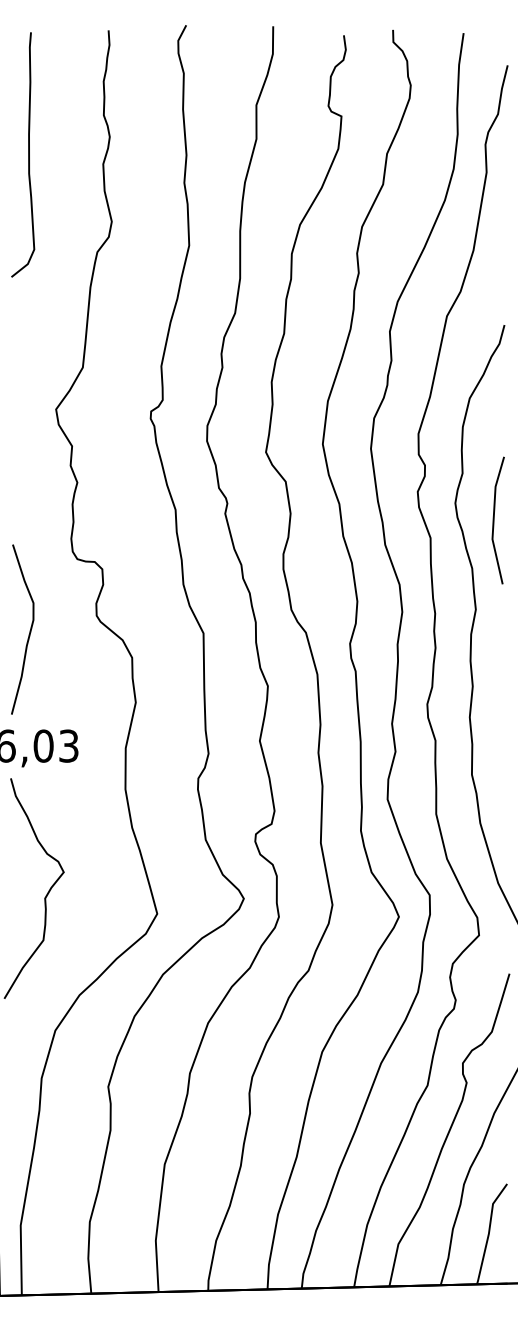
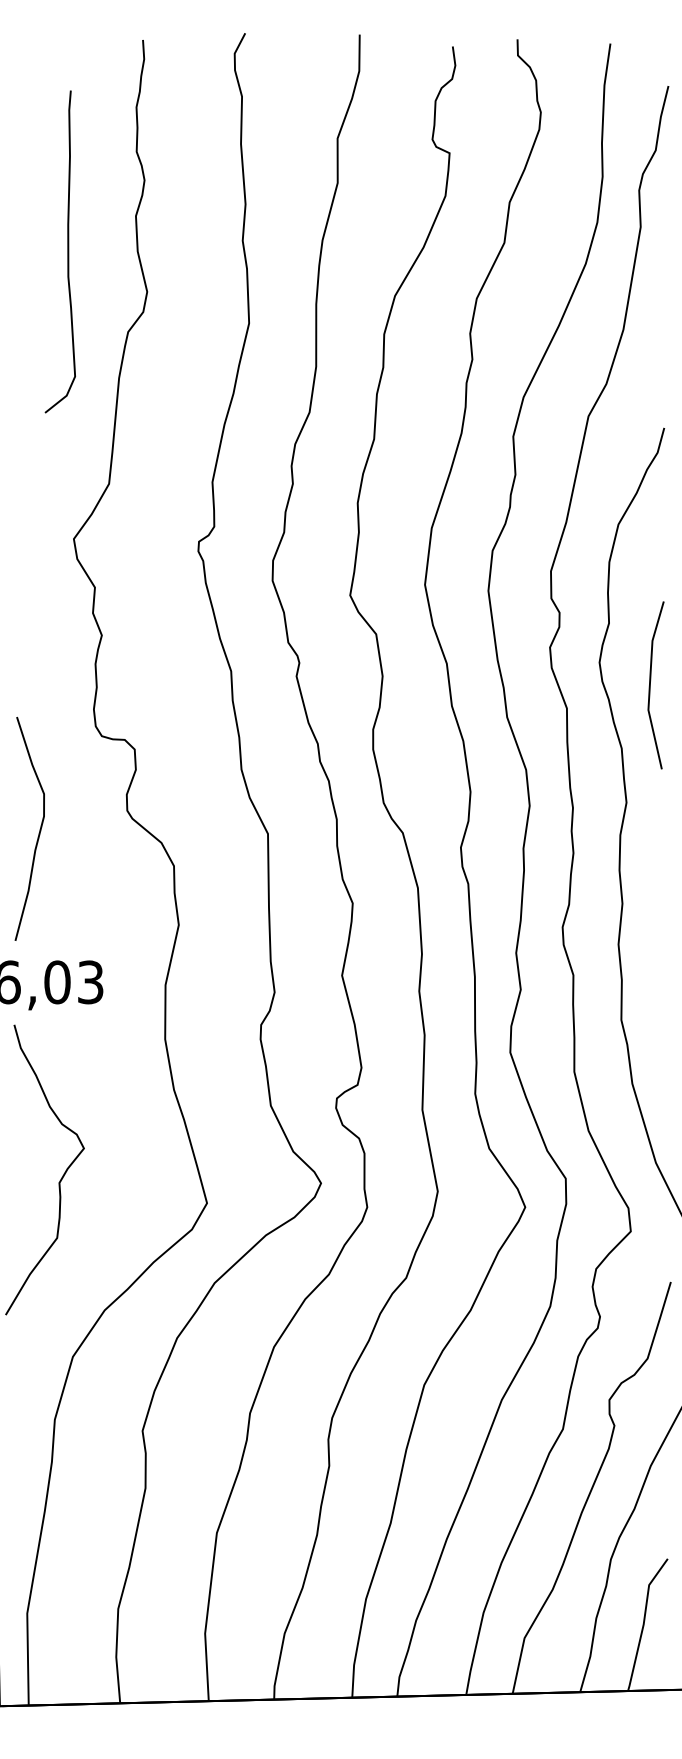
curve: (28, 154) -> (67, 251), moved

